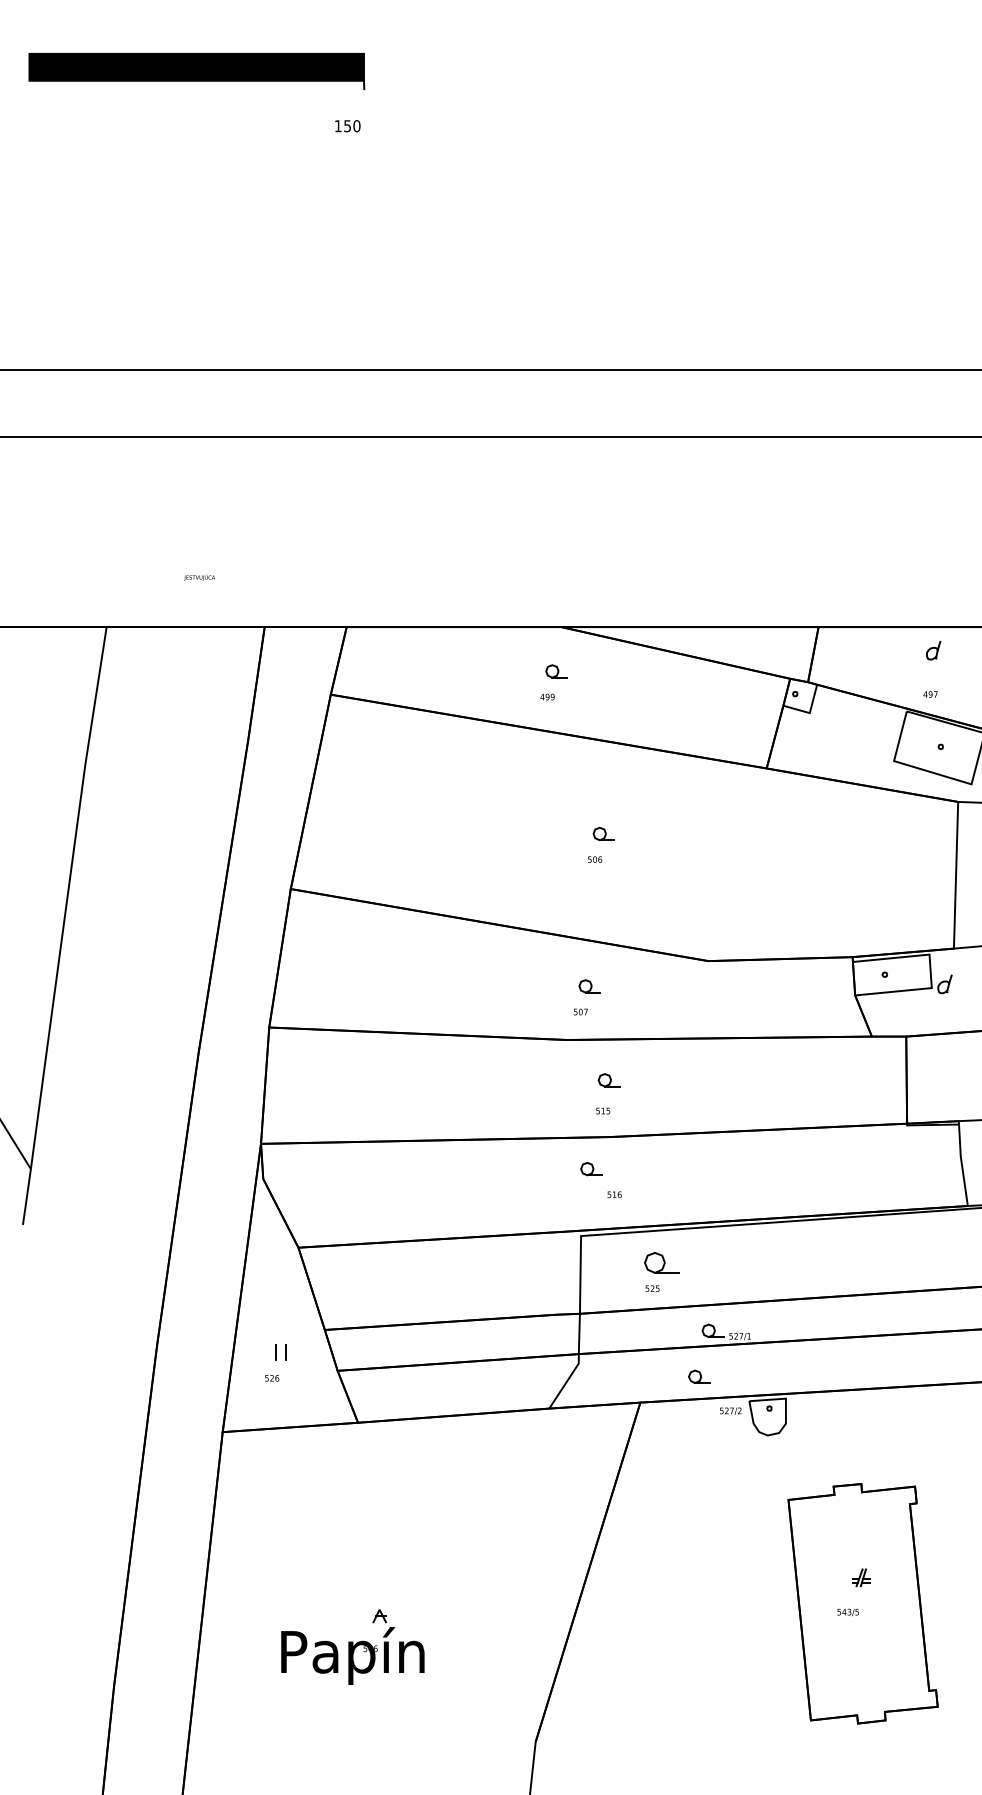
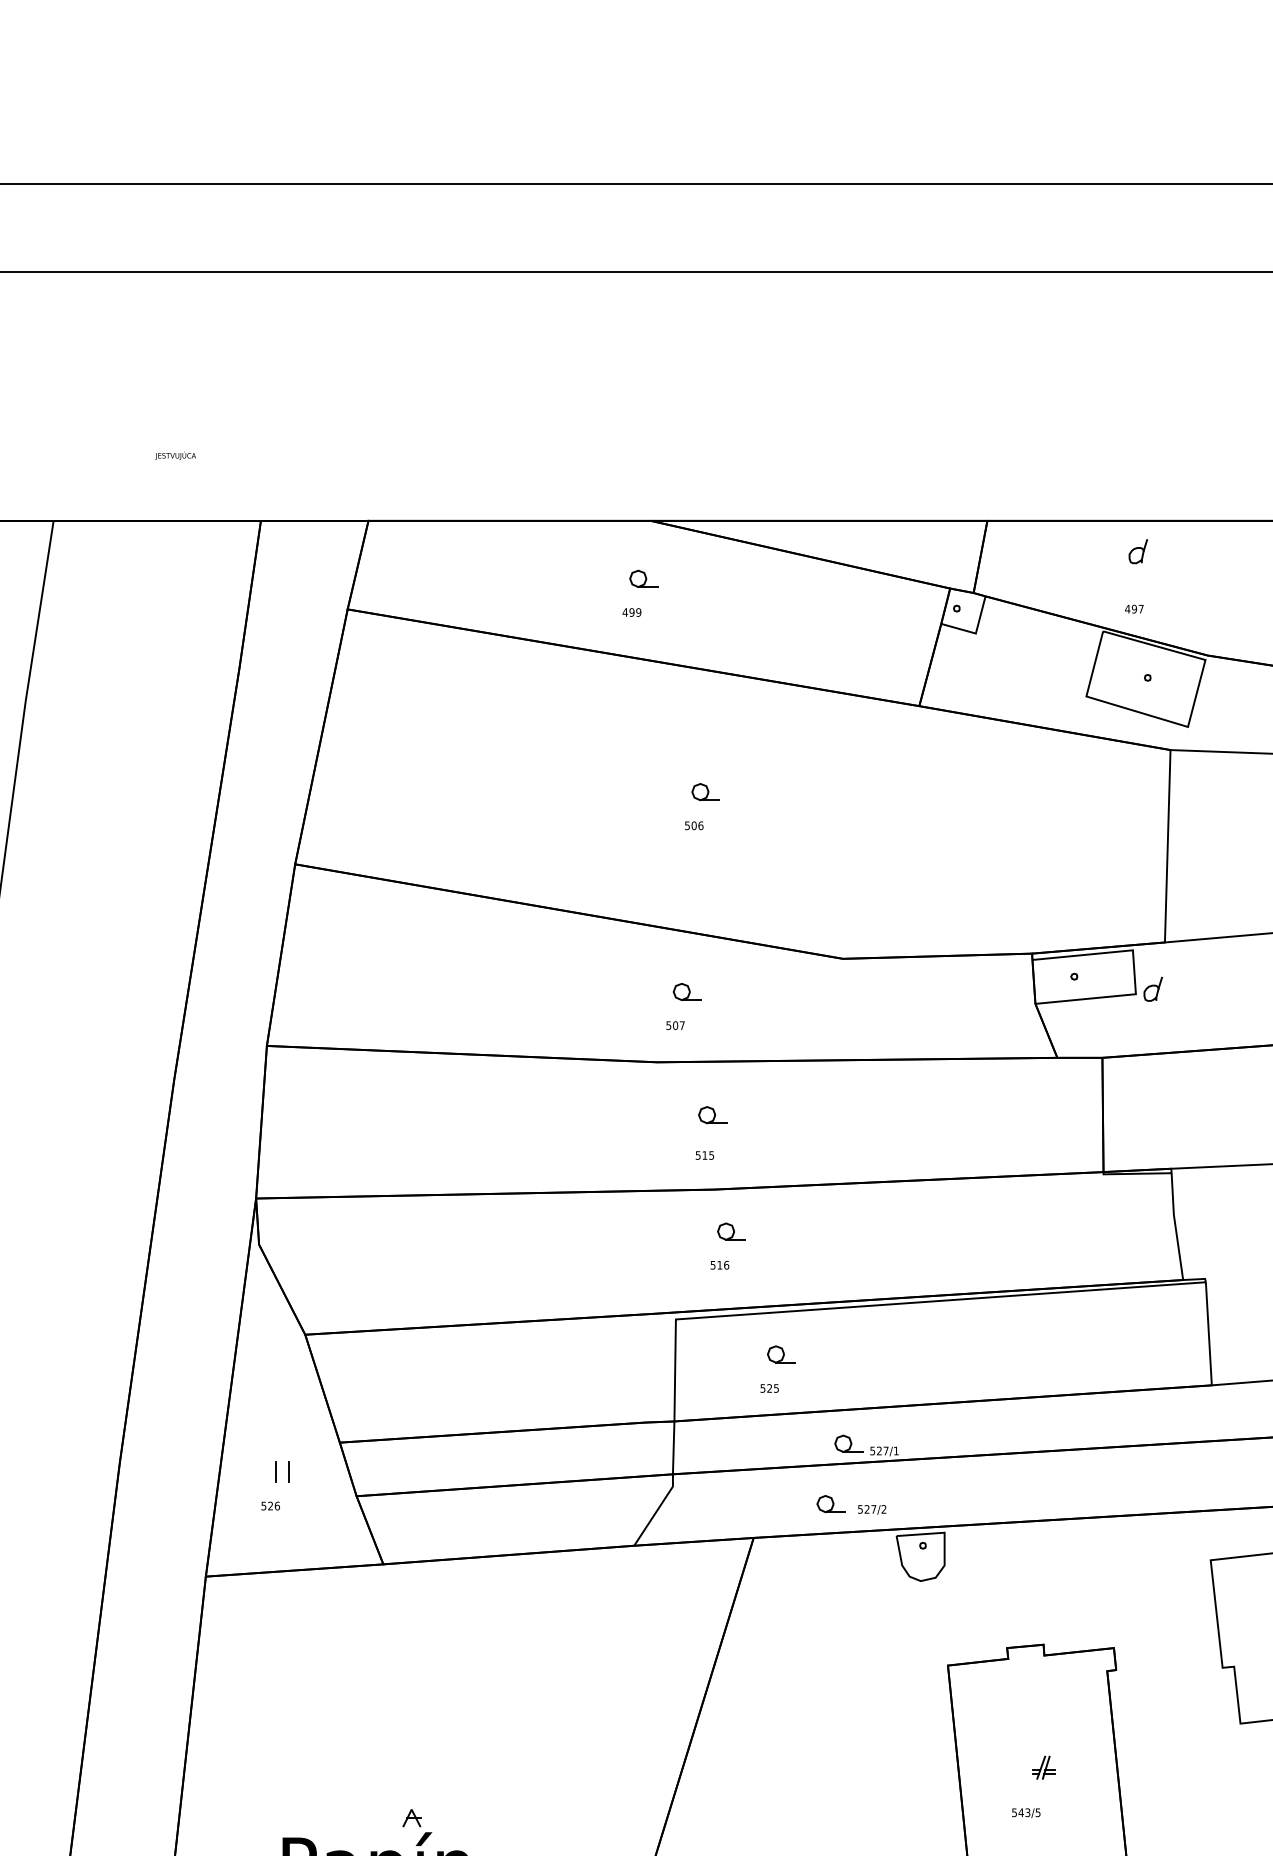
part: (591, 1169) -> (731, 1232), moved
part: (661, 1262) -> (781, 1354), size x0.62
text: (730, 1410) -> (871, 1508), moved

